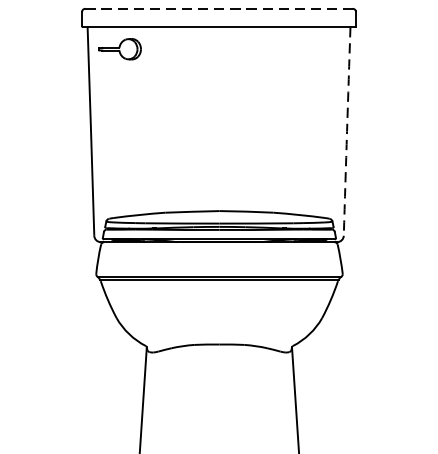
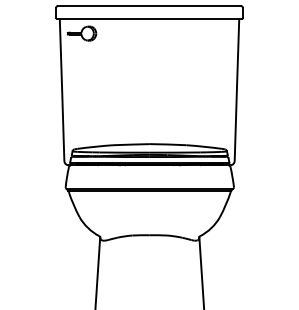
line: (220, 9) -> (150, 6), dashed -> solid
arc: (346, 131) -> (236, 89), dashed -> solid

